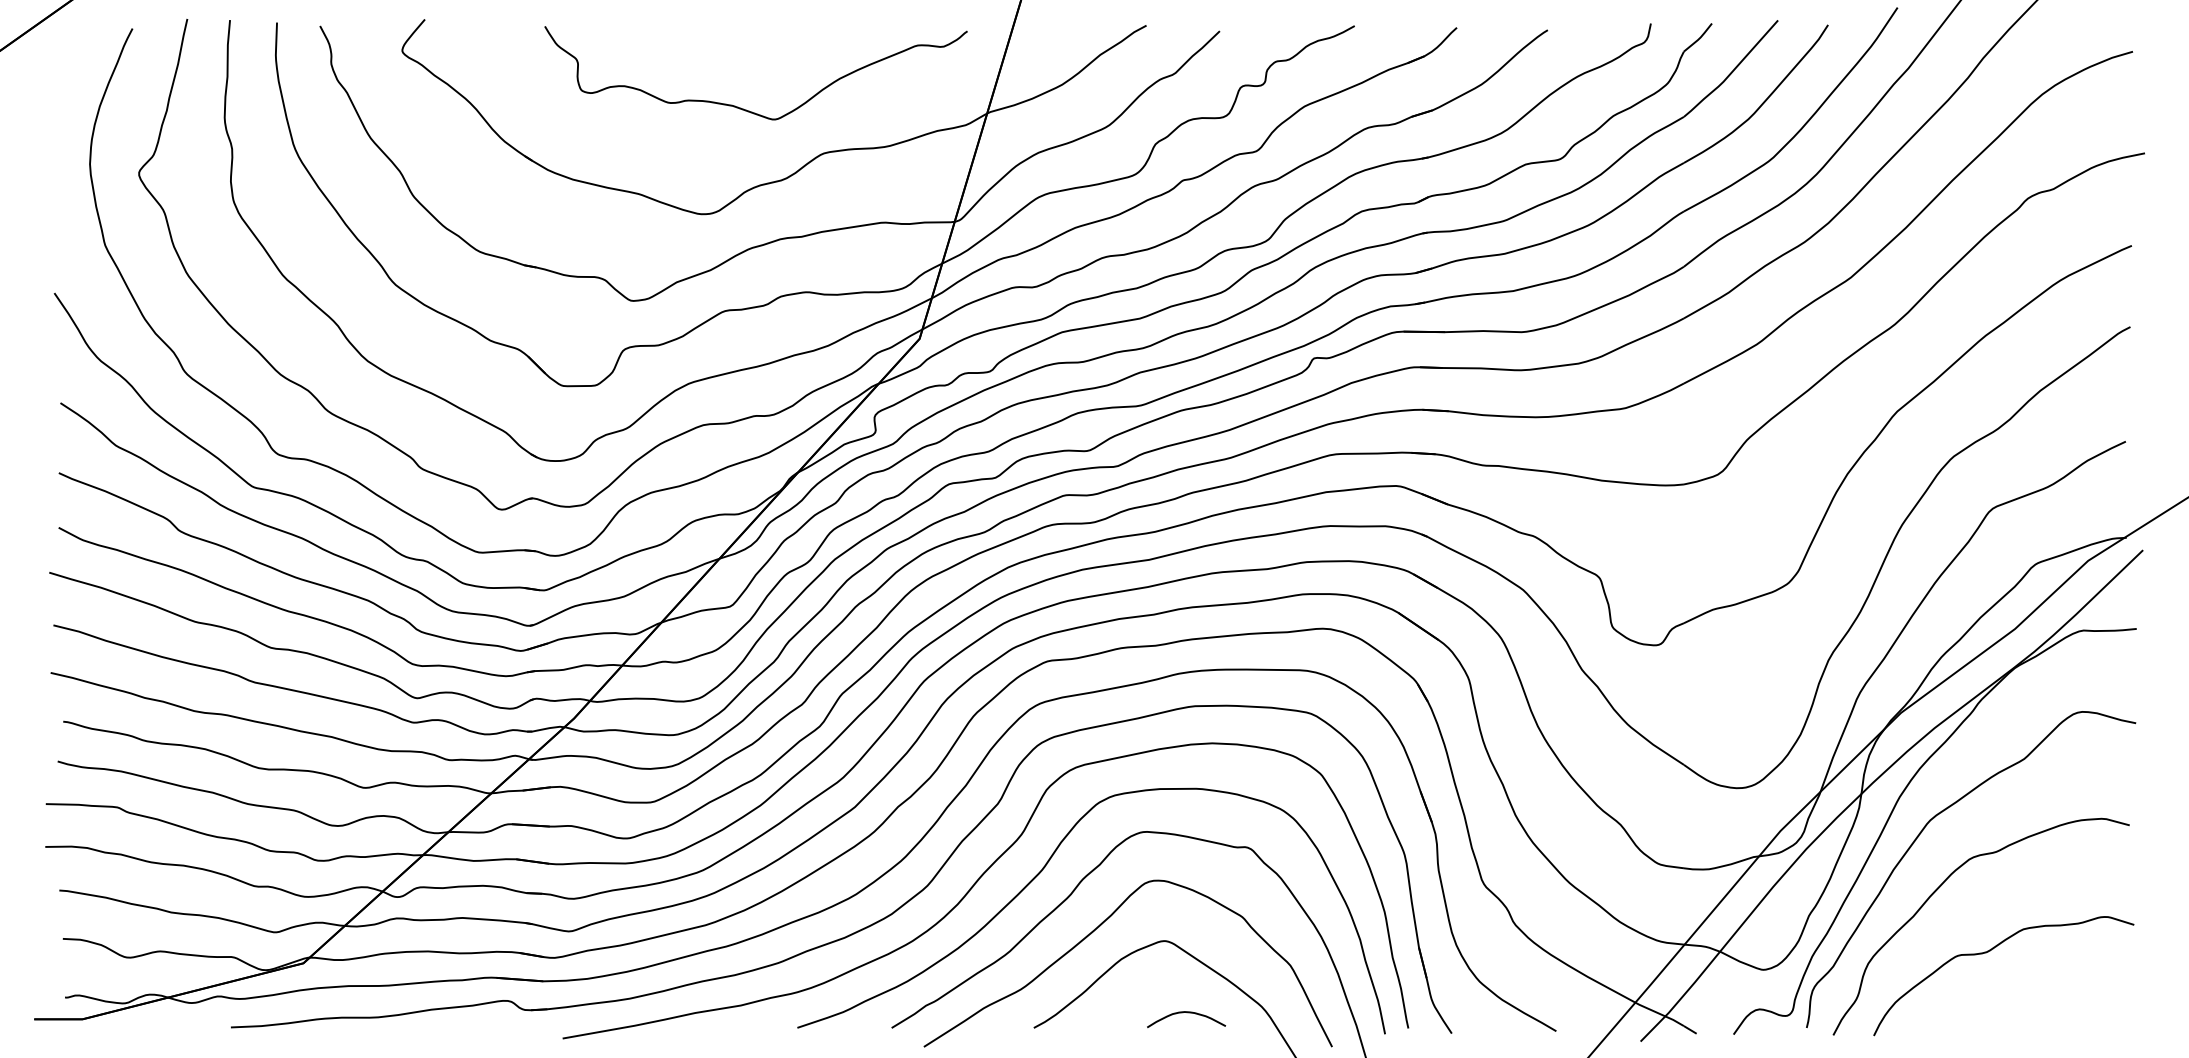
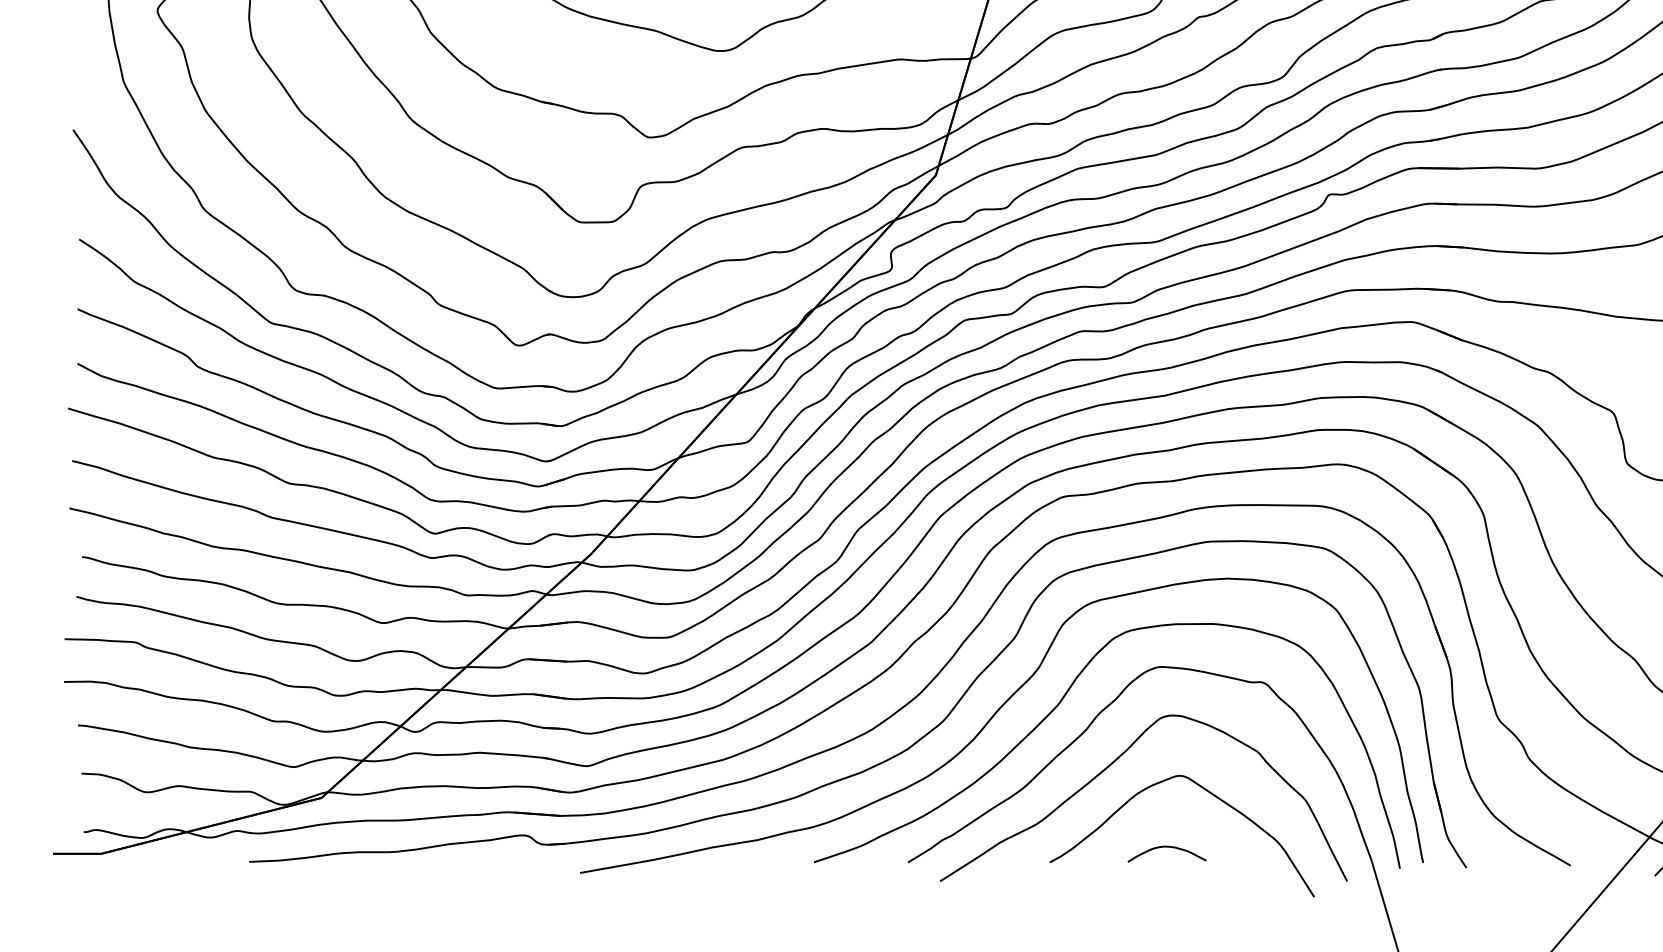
curve: (1187, 1013) -> (1168, 848), moved

